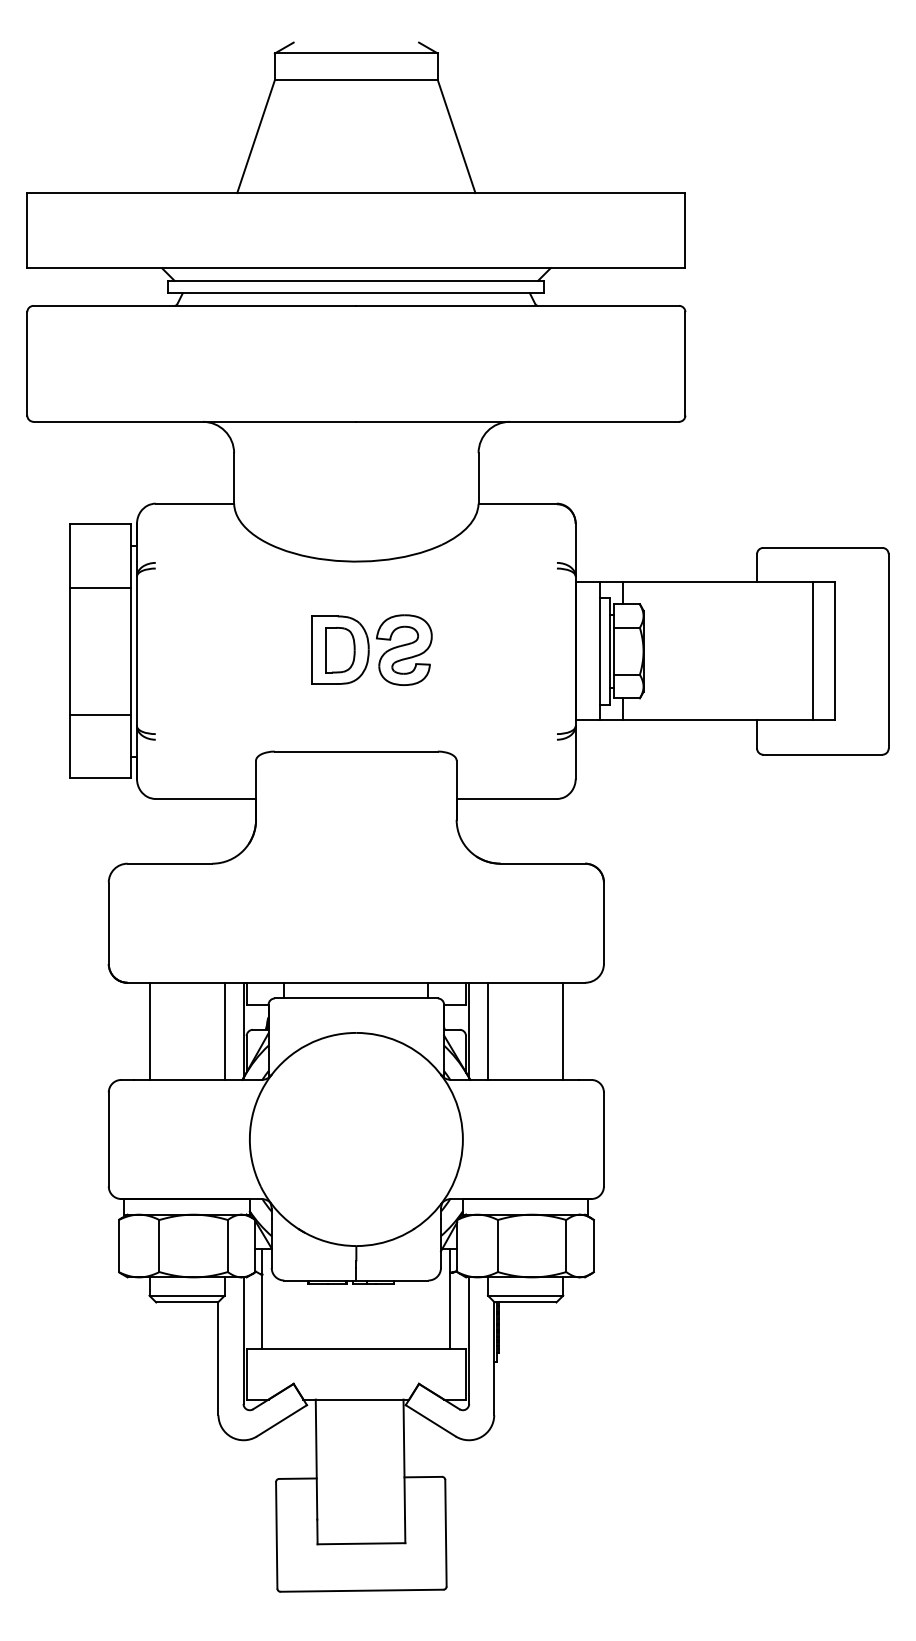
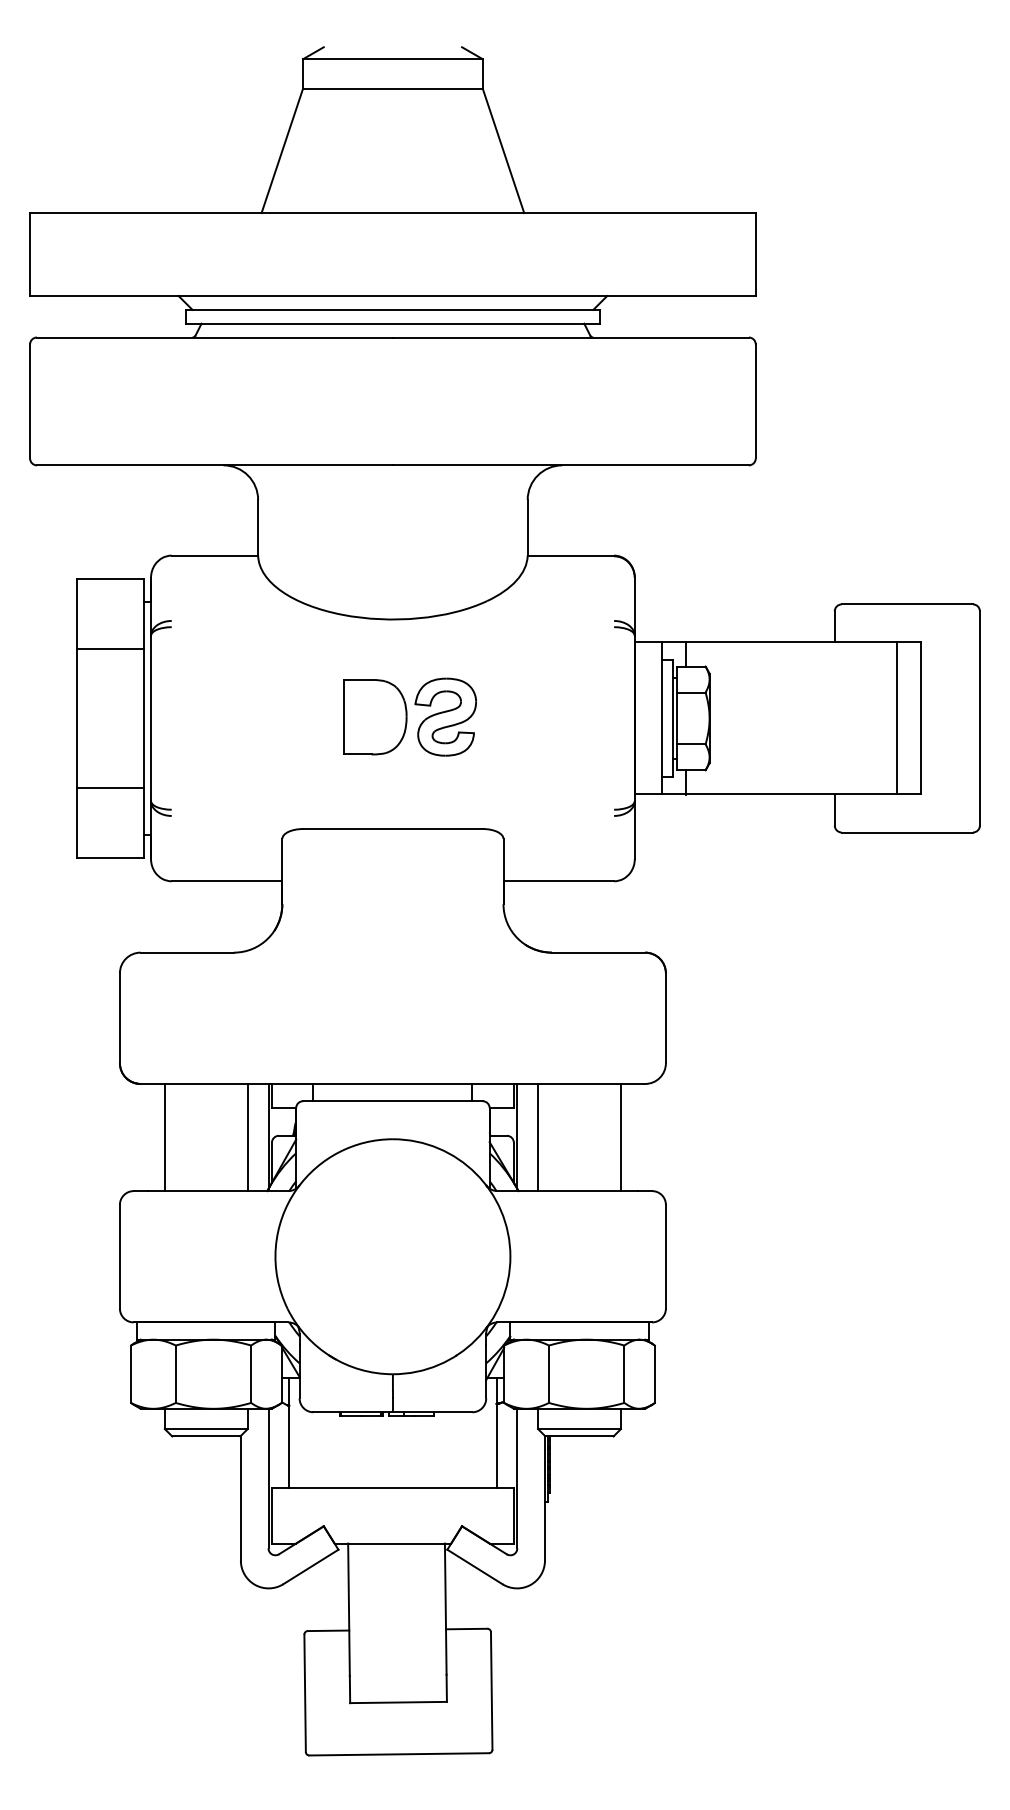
part: (340, 650) -> (375, 717), removed

